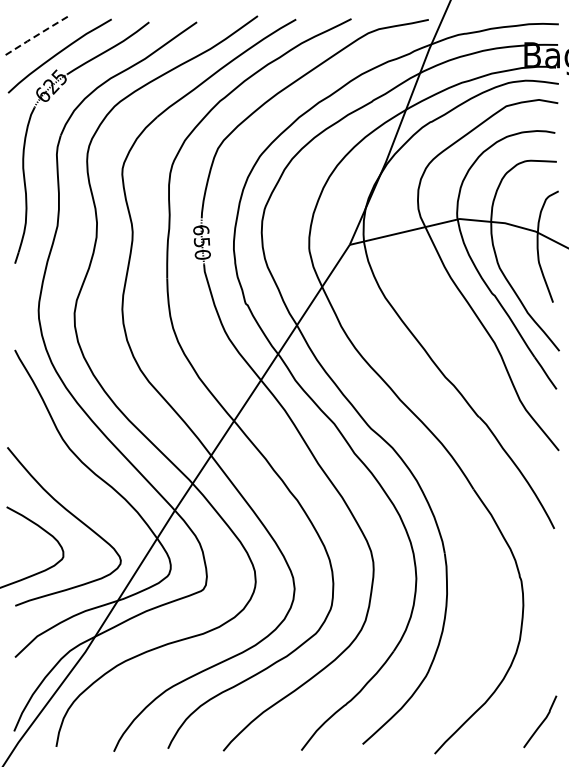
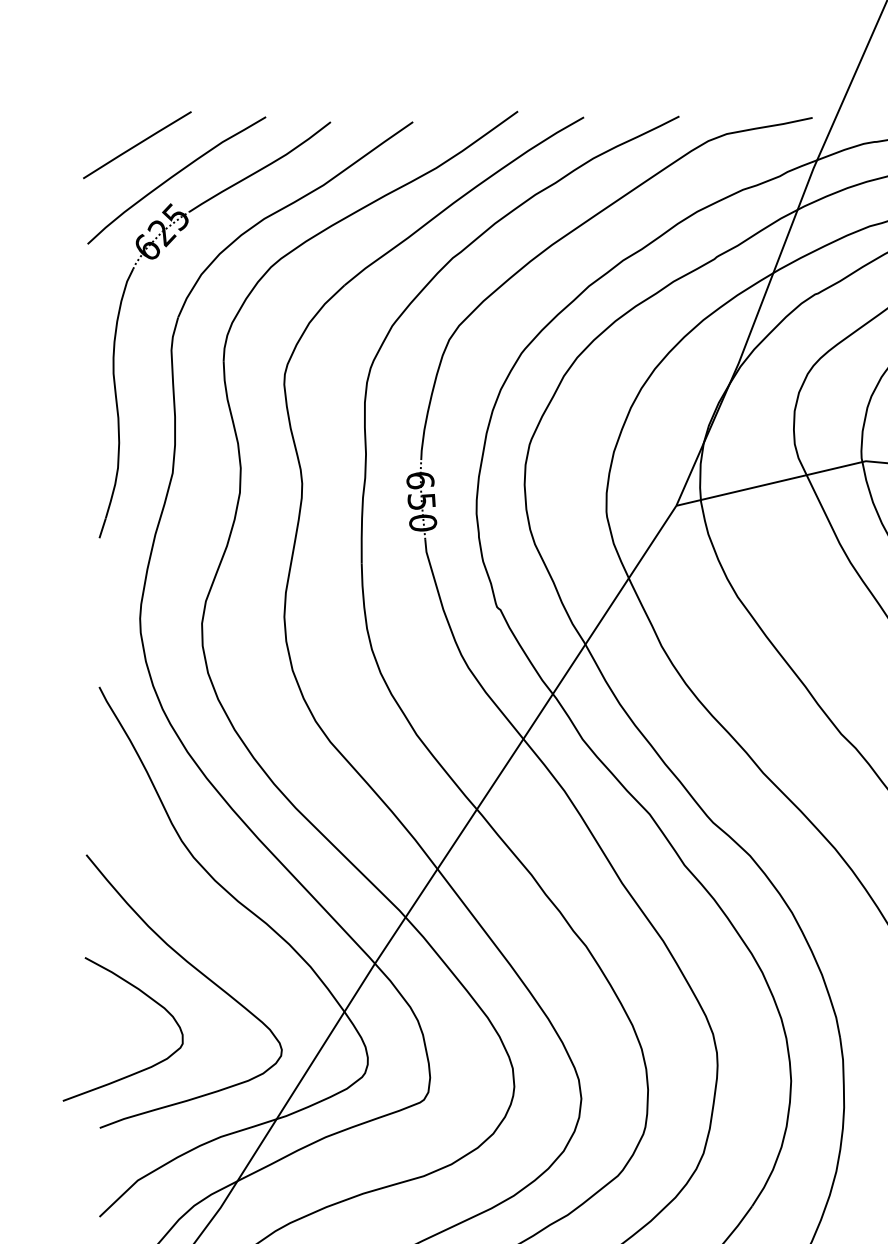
line: (37, 35) -> (138, 144), dashed -> solid

